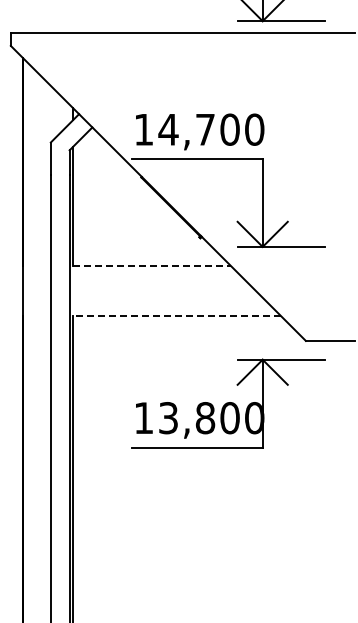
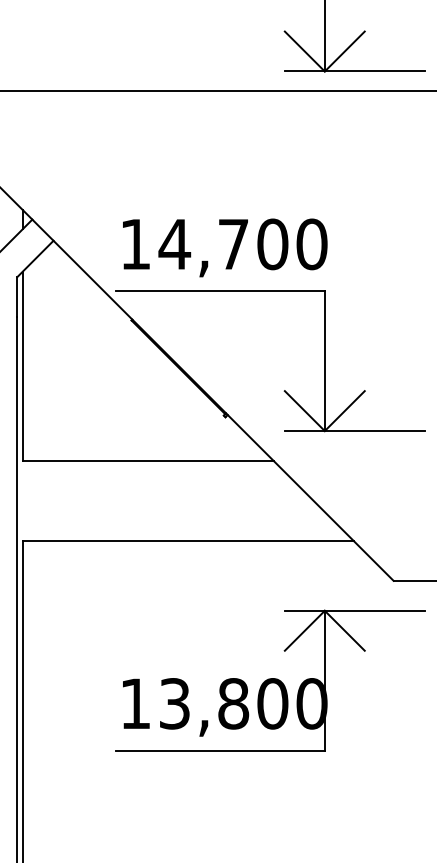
line: (151, 265) -> (147, 460), dashed -> solid
line: (176, 315) -> (187, 540), dashed -> solid

